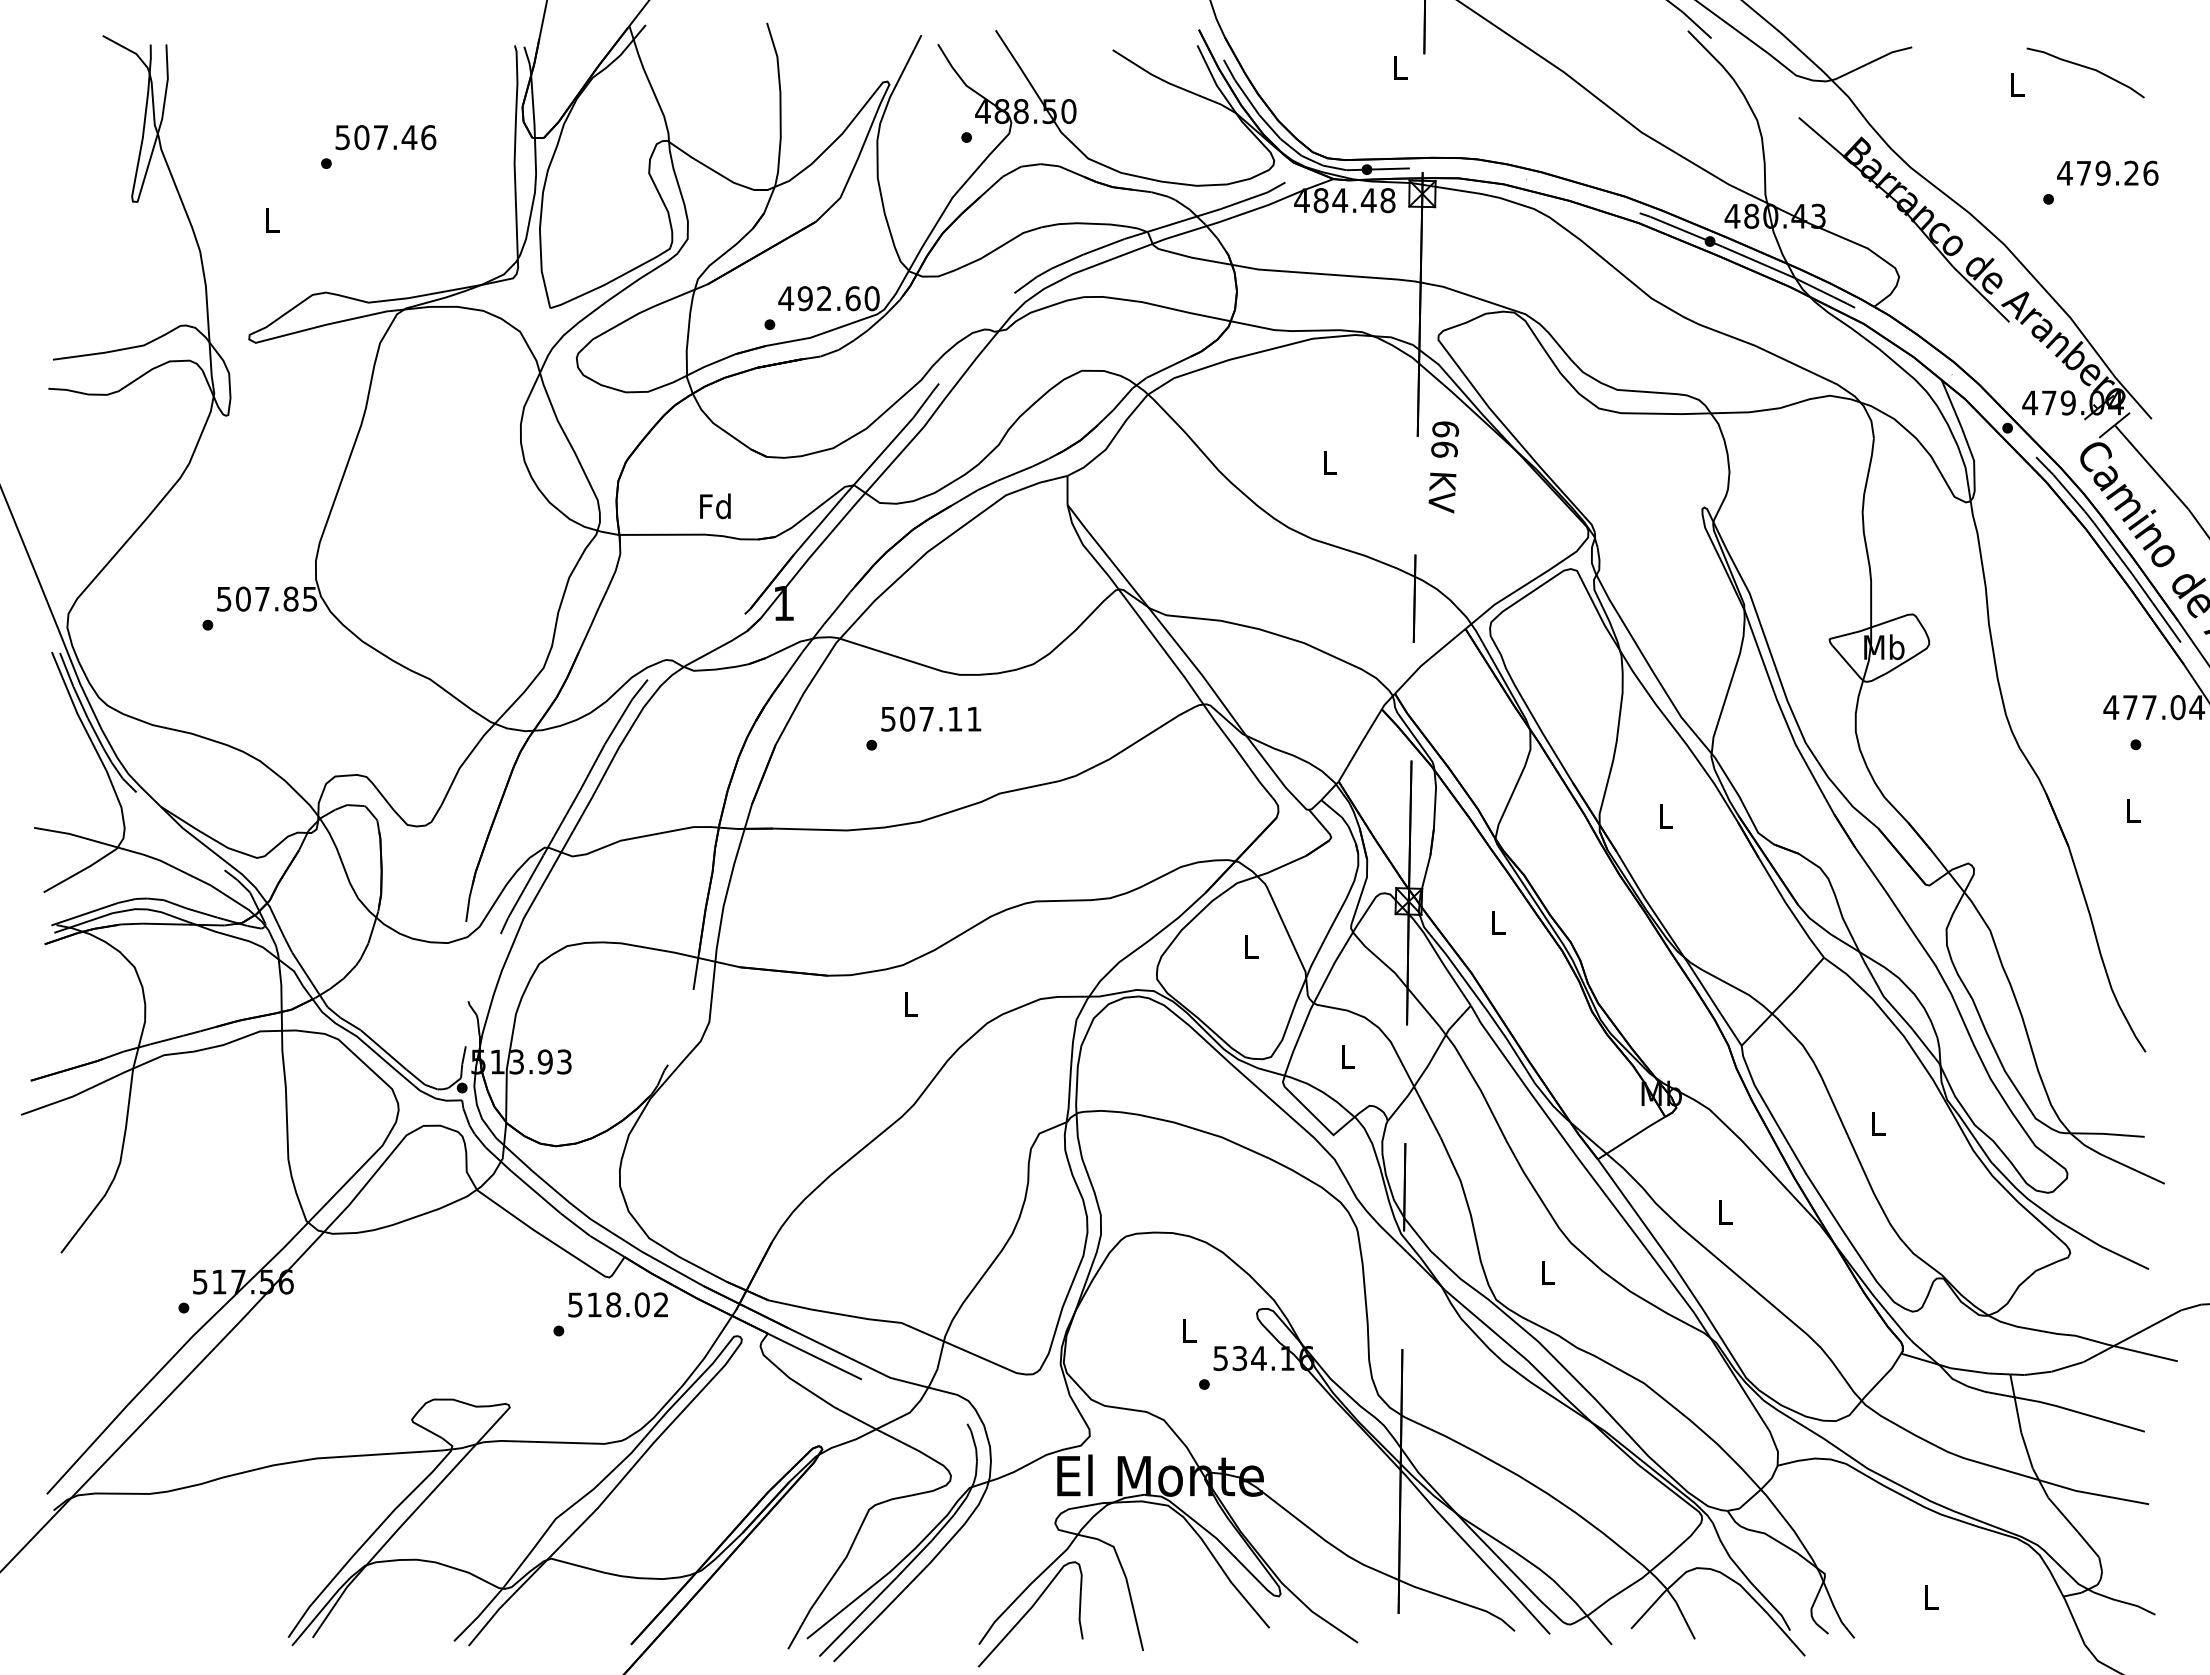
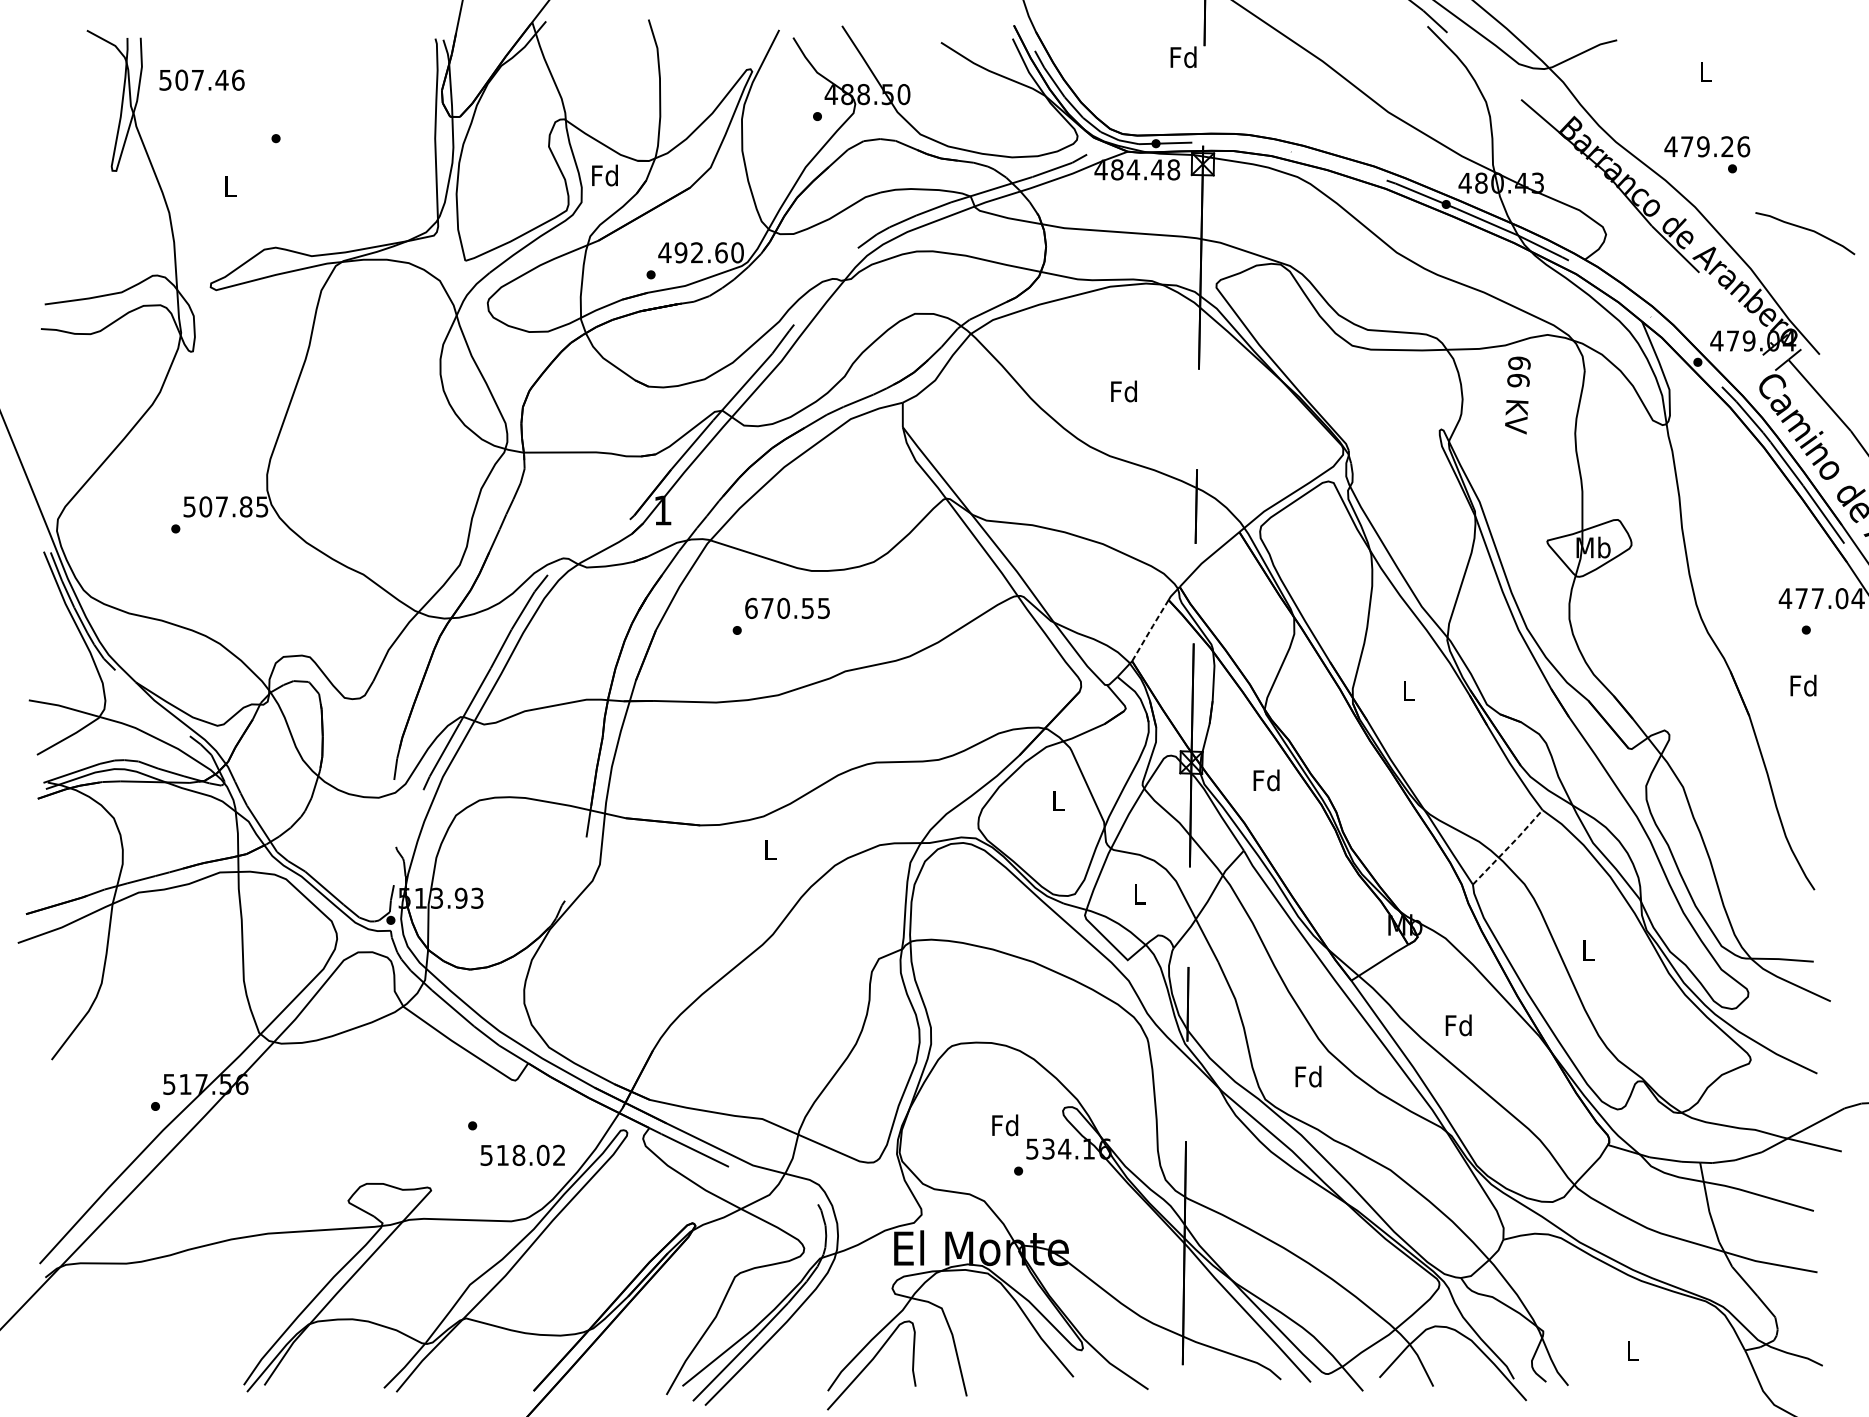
text: (1399, 67) -> (1183, 57), L -> Fd
curve: (2086, 68) -> (1805, 229), moved
text: (385, 137) -> (201, 80), moved
text: (2107, 172) -> (1707, 146), moved
text: (1328, 462) -> (1123, 391), L -> Fd
text: (1443, 467) -> (1517, 395), moved
text: (715, 506) -> (605, 175), moved
text: (931, 718) -> (787, 607), 507.11 -> 670.55
line: (1360, 744) -> (1150, 629), solid -> dashed
text: (2132, 810) -> (1803, 685), L -> Fd
text: (1497, 922) -> (1266, 780), L -> Fd
line: (1784, 1001) -> (1509, 847), solid -> dashed
text: (1724, 1212) -> (1458, 1025), L -> Fd
text: (1547, 1272) -> (1308, 1076), L -> Fd
text: (617, 1304) -> (522, 1155), moved
text: (1188, 1330) -> (1005, 1125), L -> Fd

